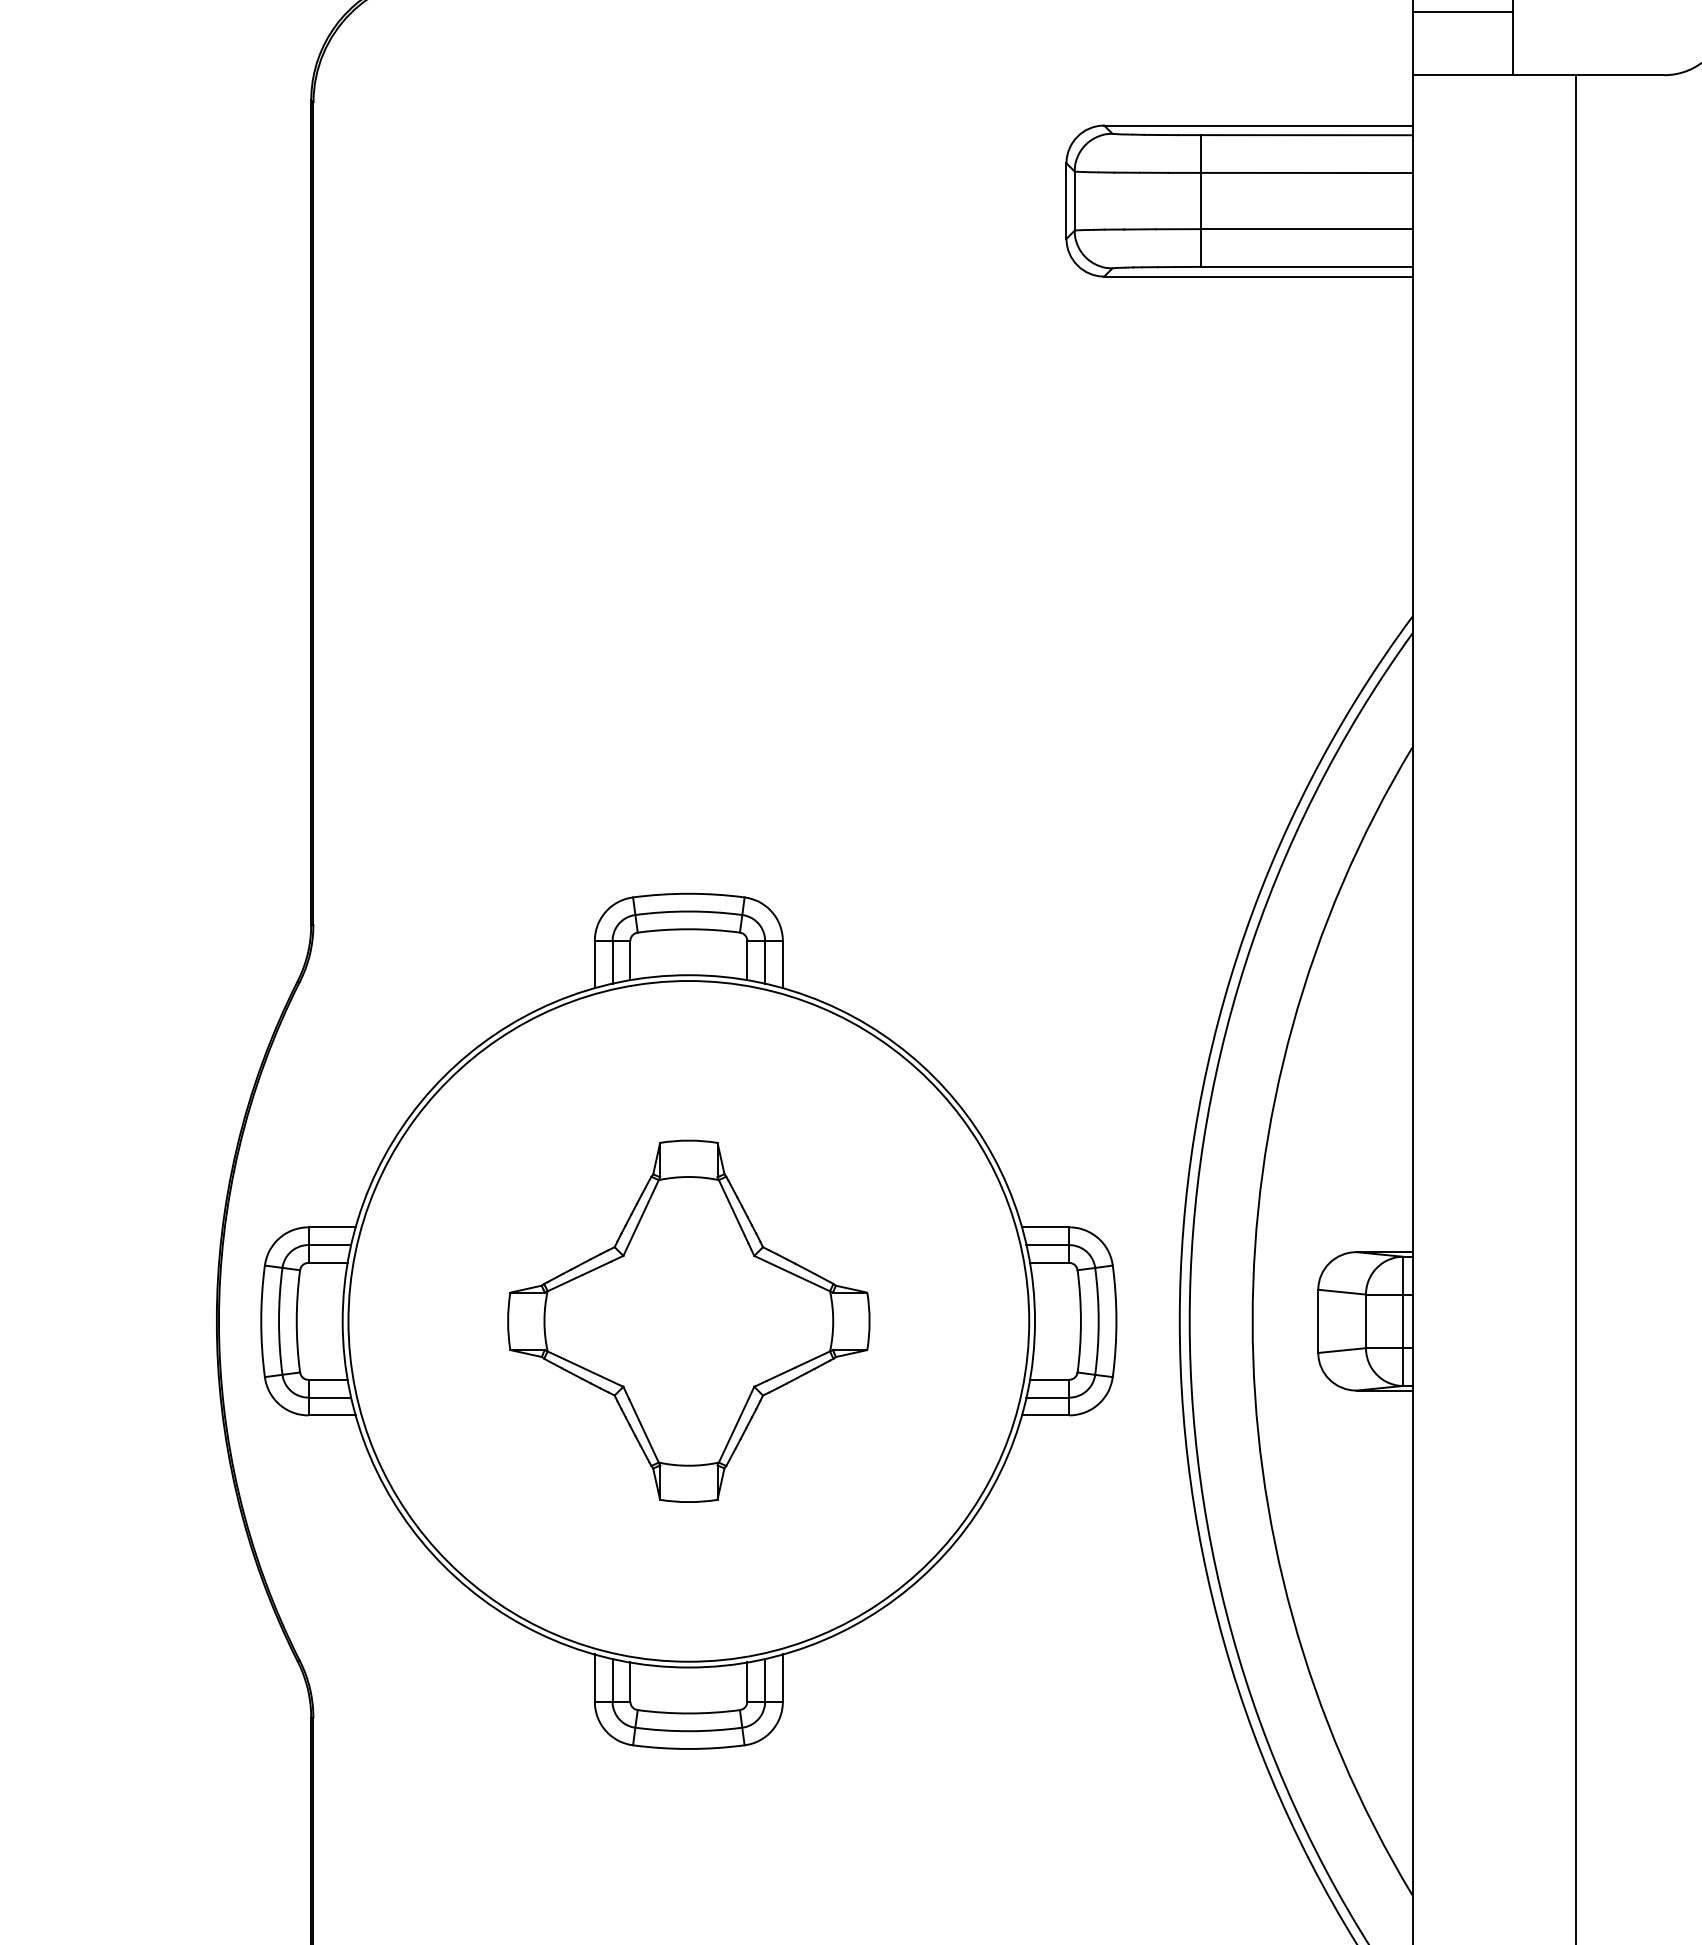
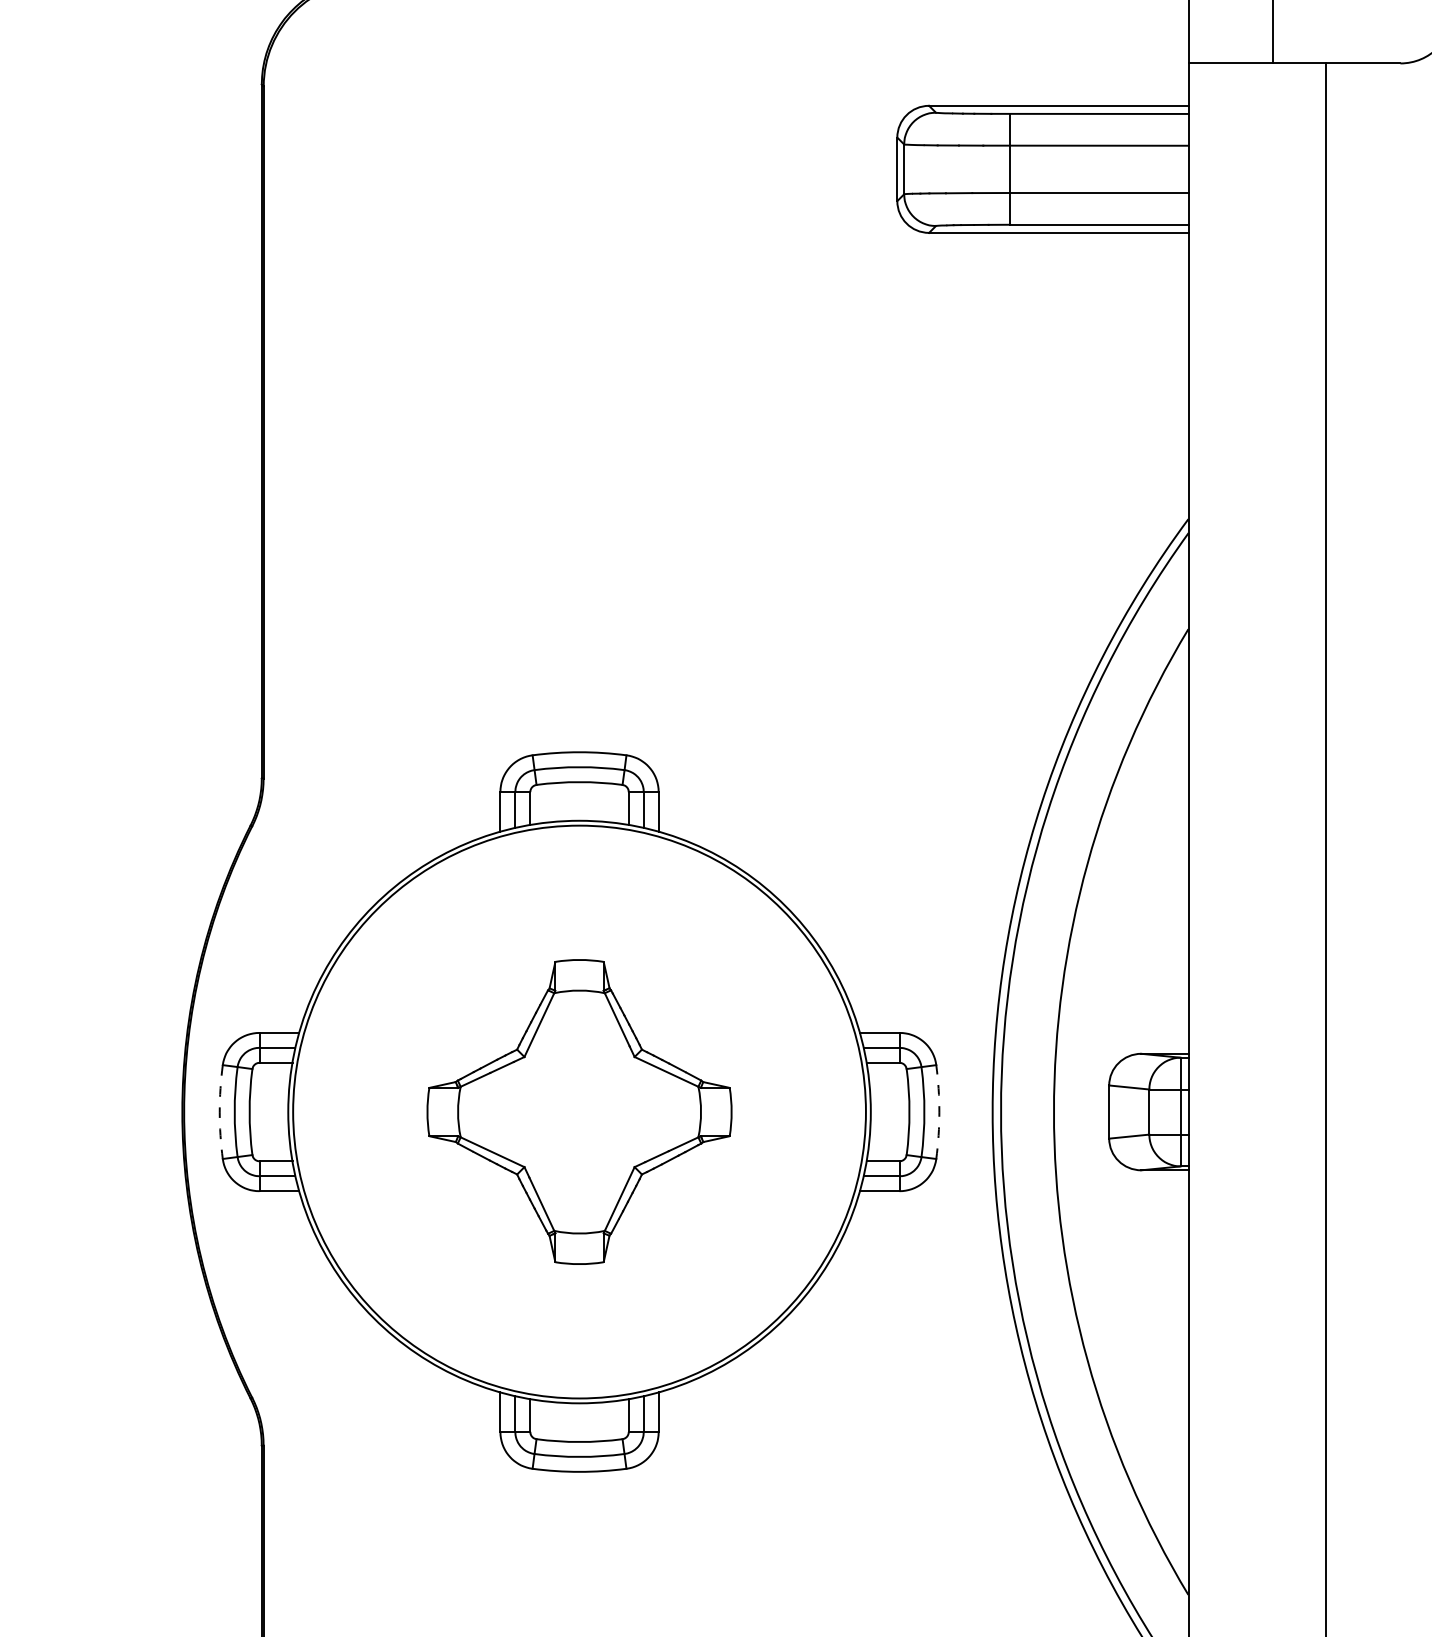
line: (1462, 12) -> (1230, 10), removed
arc: (260, 1321) -> (219, 1112), solid -> dashed
arc: (1116, 1321) -> (939, 1112), solid -> dashed

